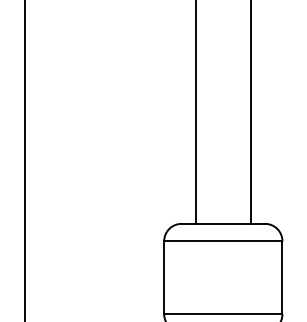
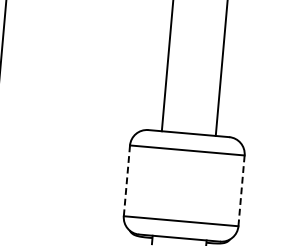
line: (164, 277) -> (127, 180), solid -> dashed
line: (282, 277) -> (241, 190), solid -> dashed

